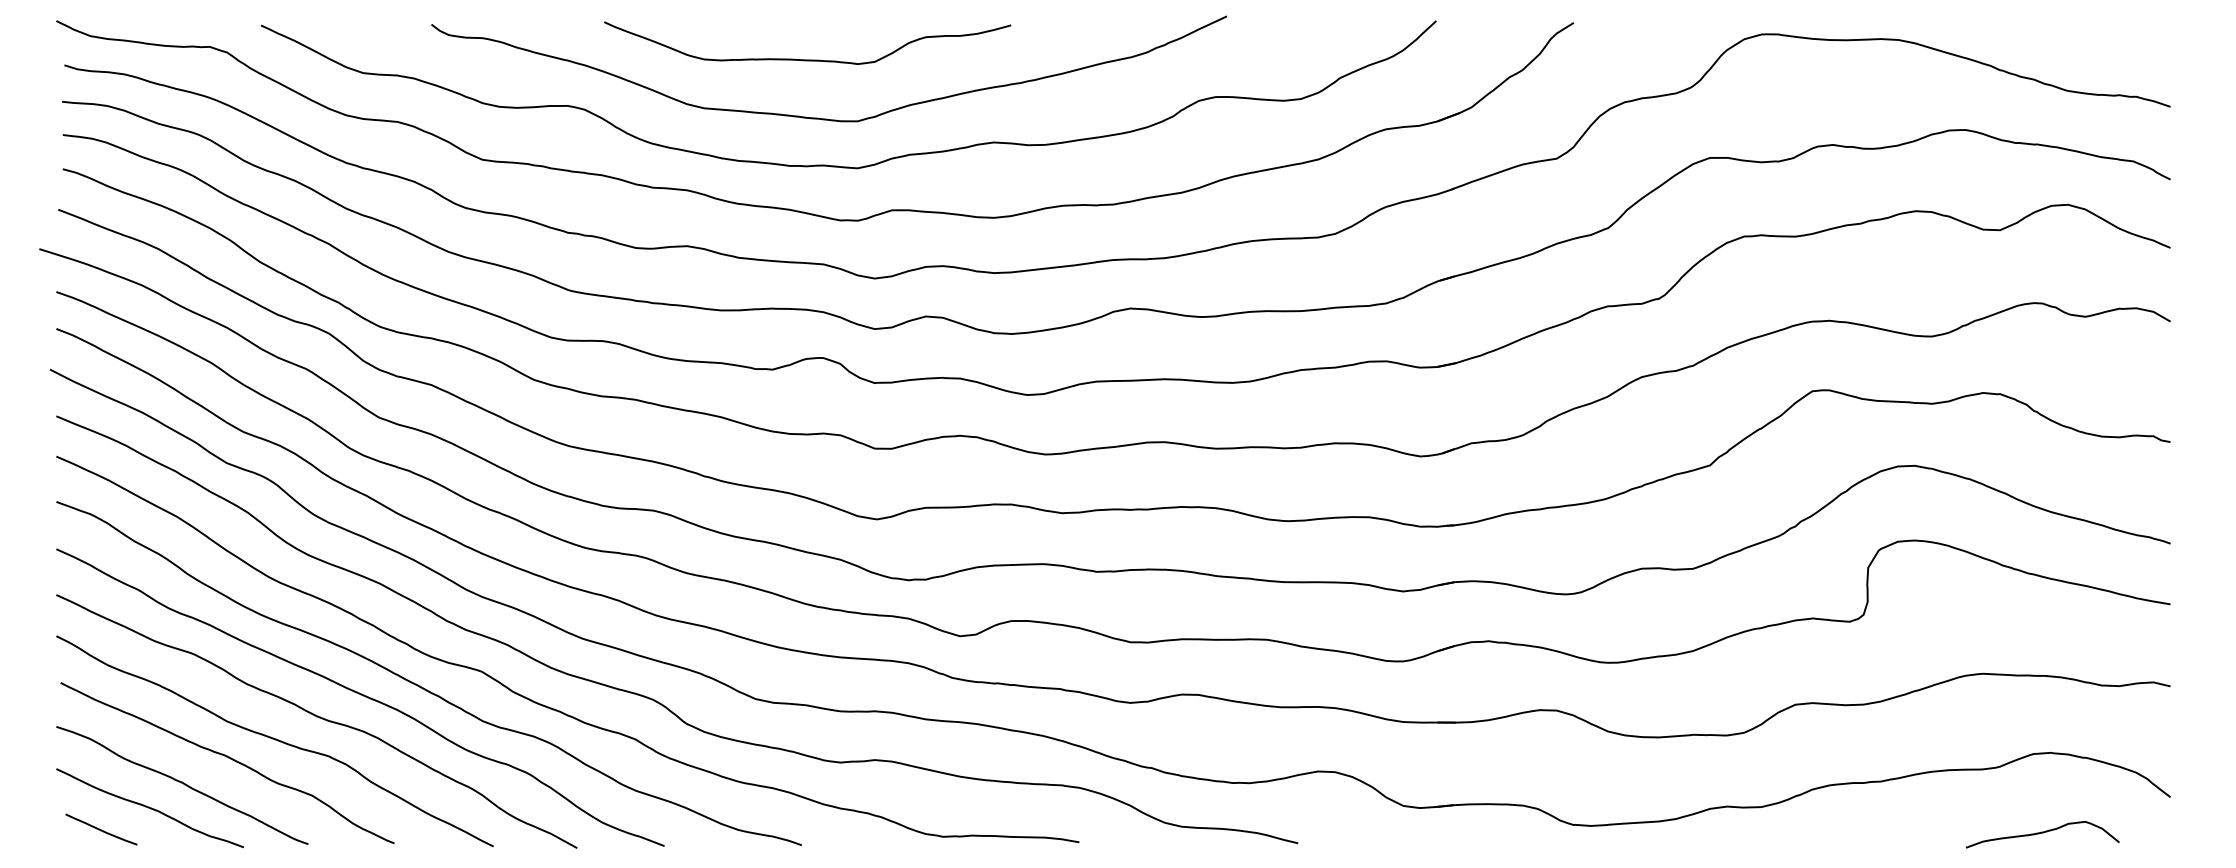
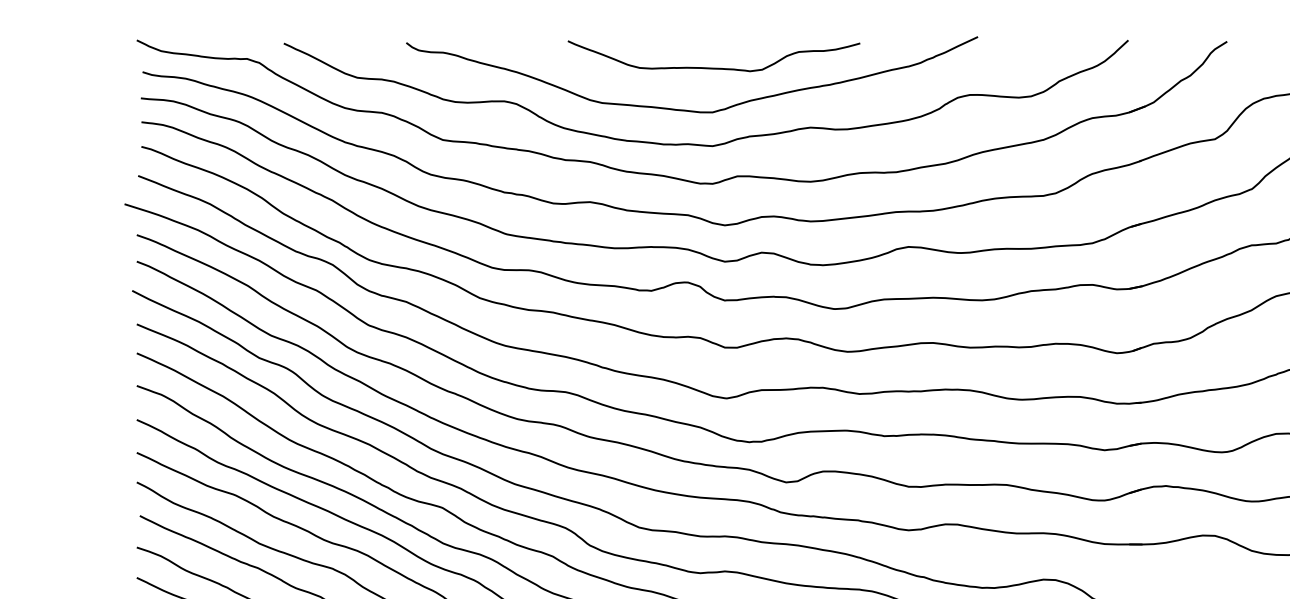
curve: (807, 59) -> (713, 67), moved

